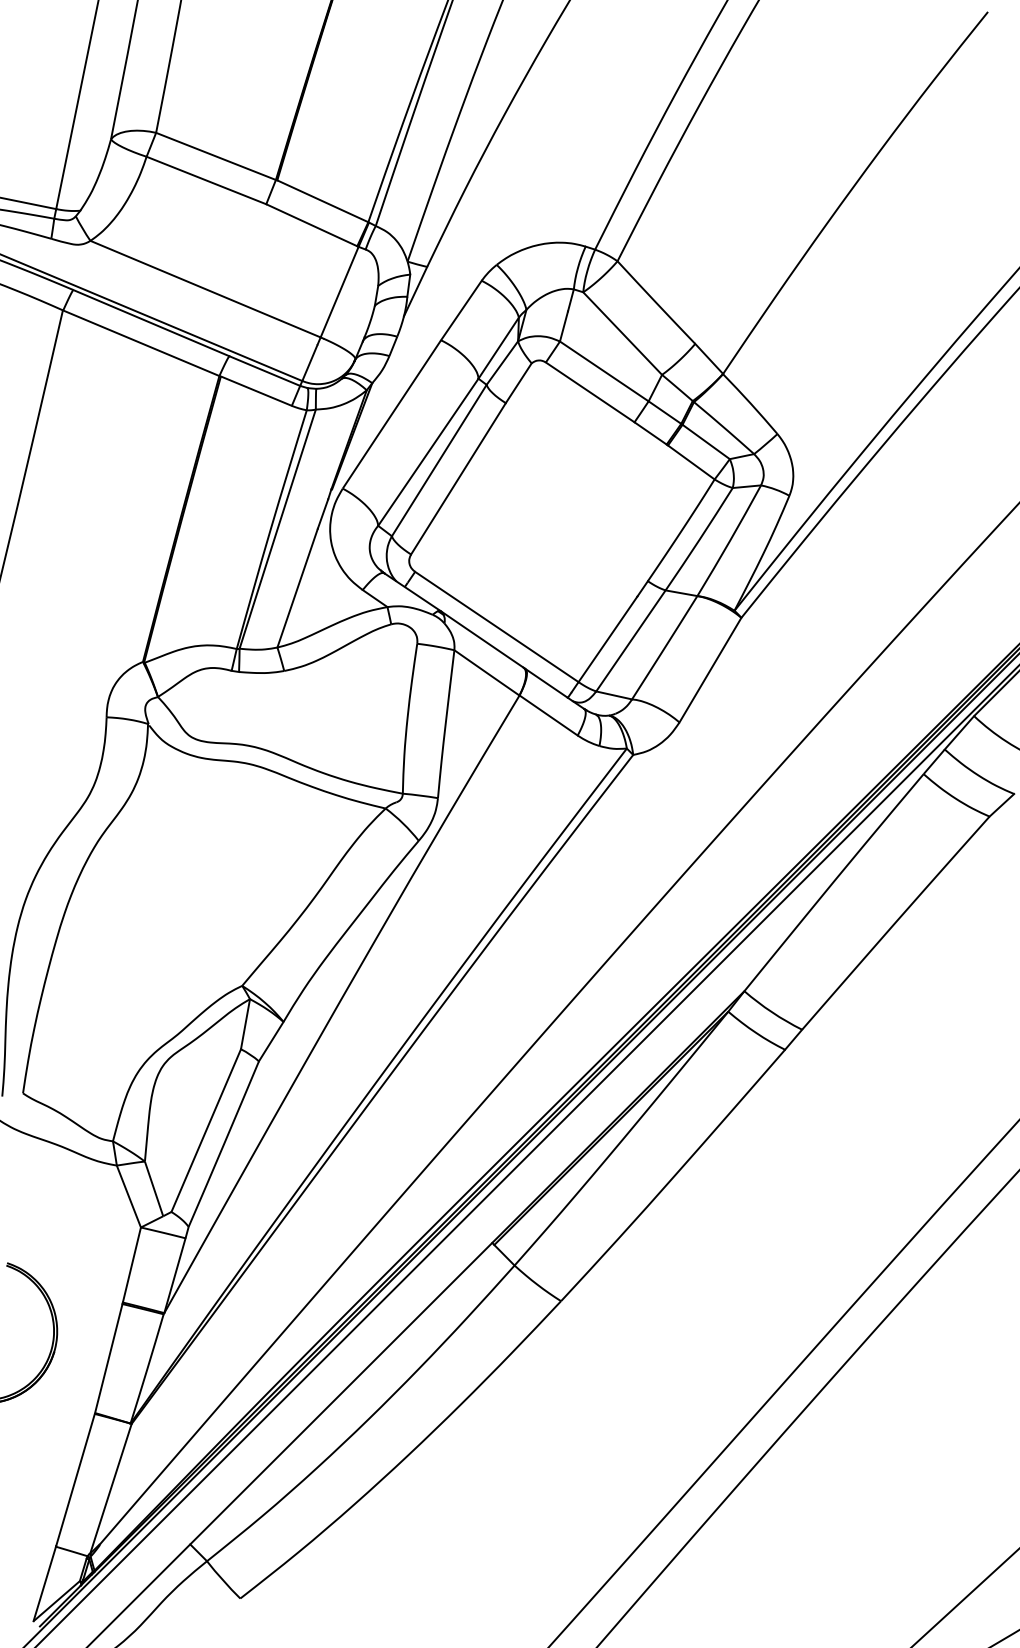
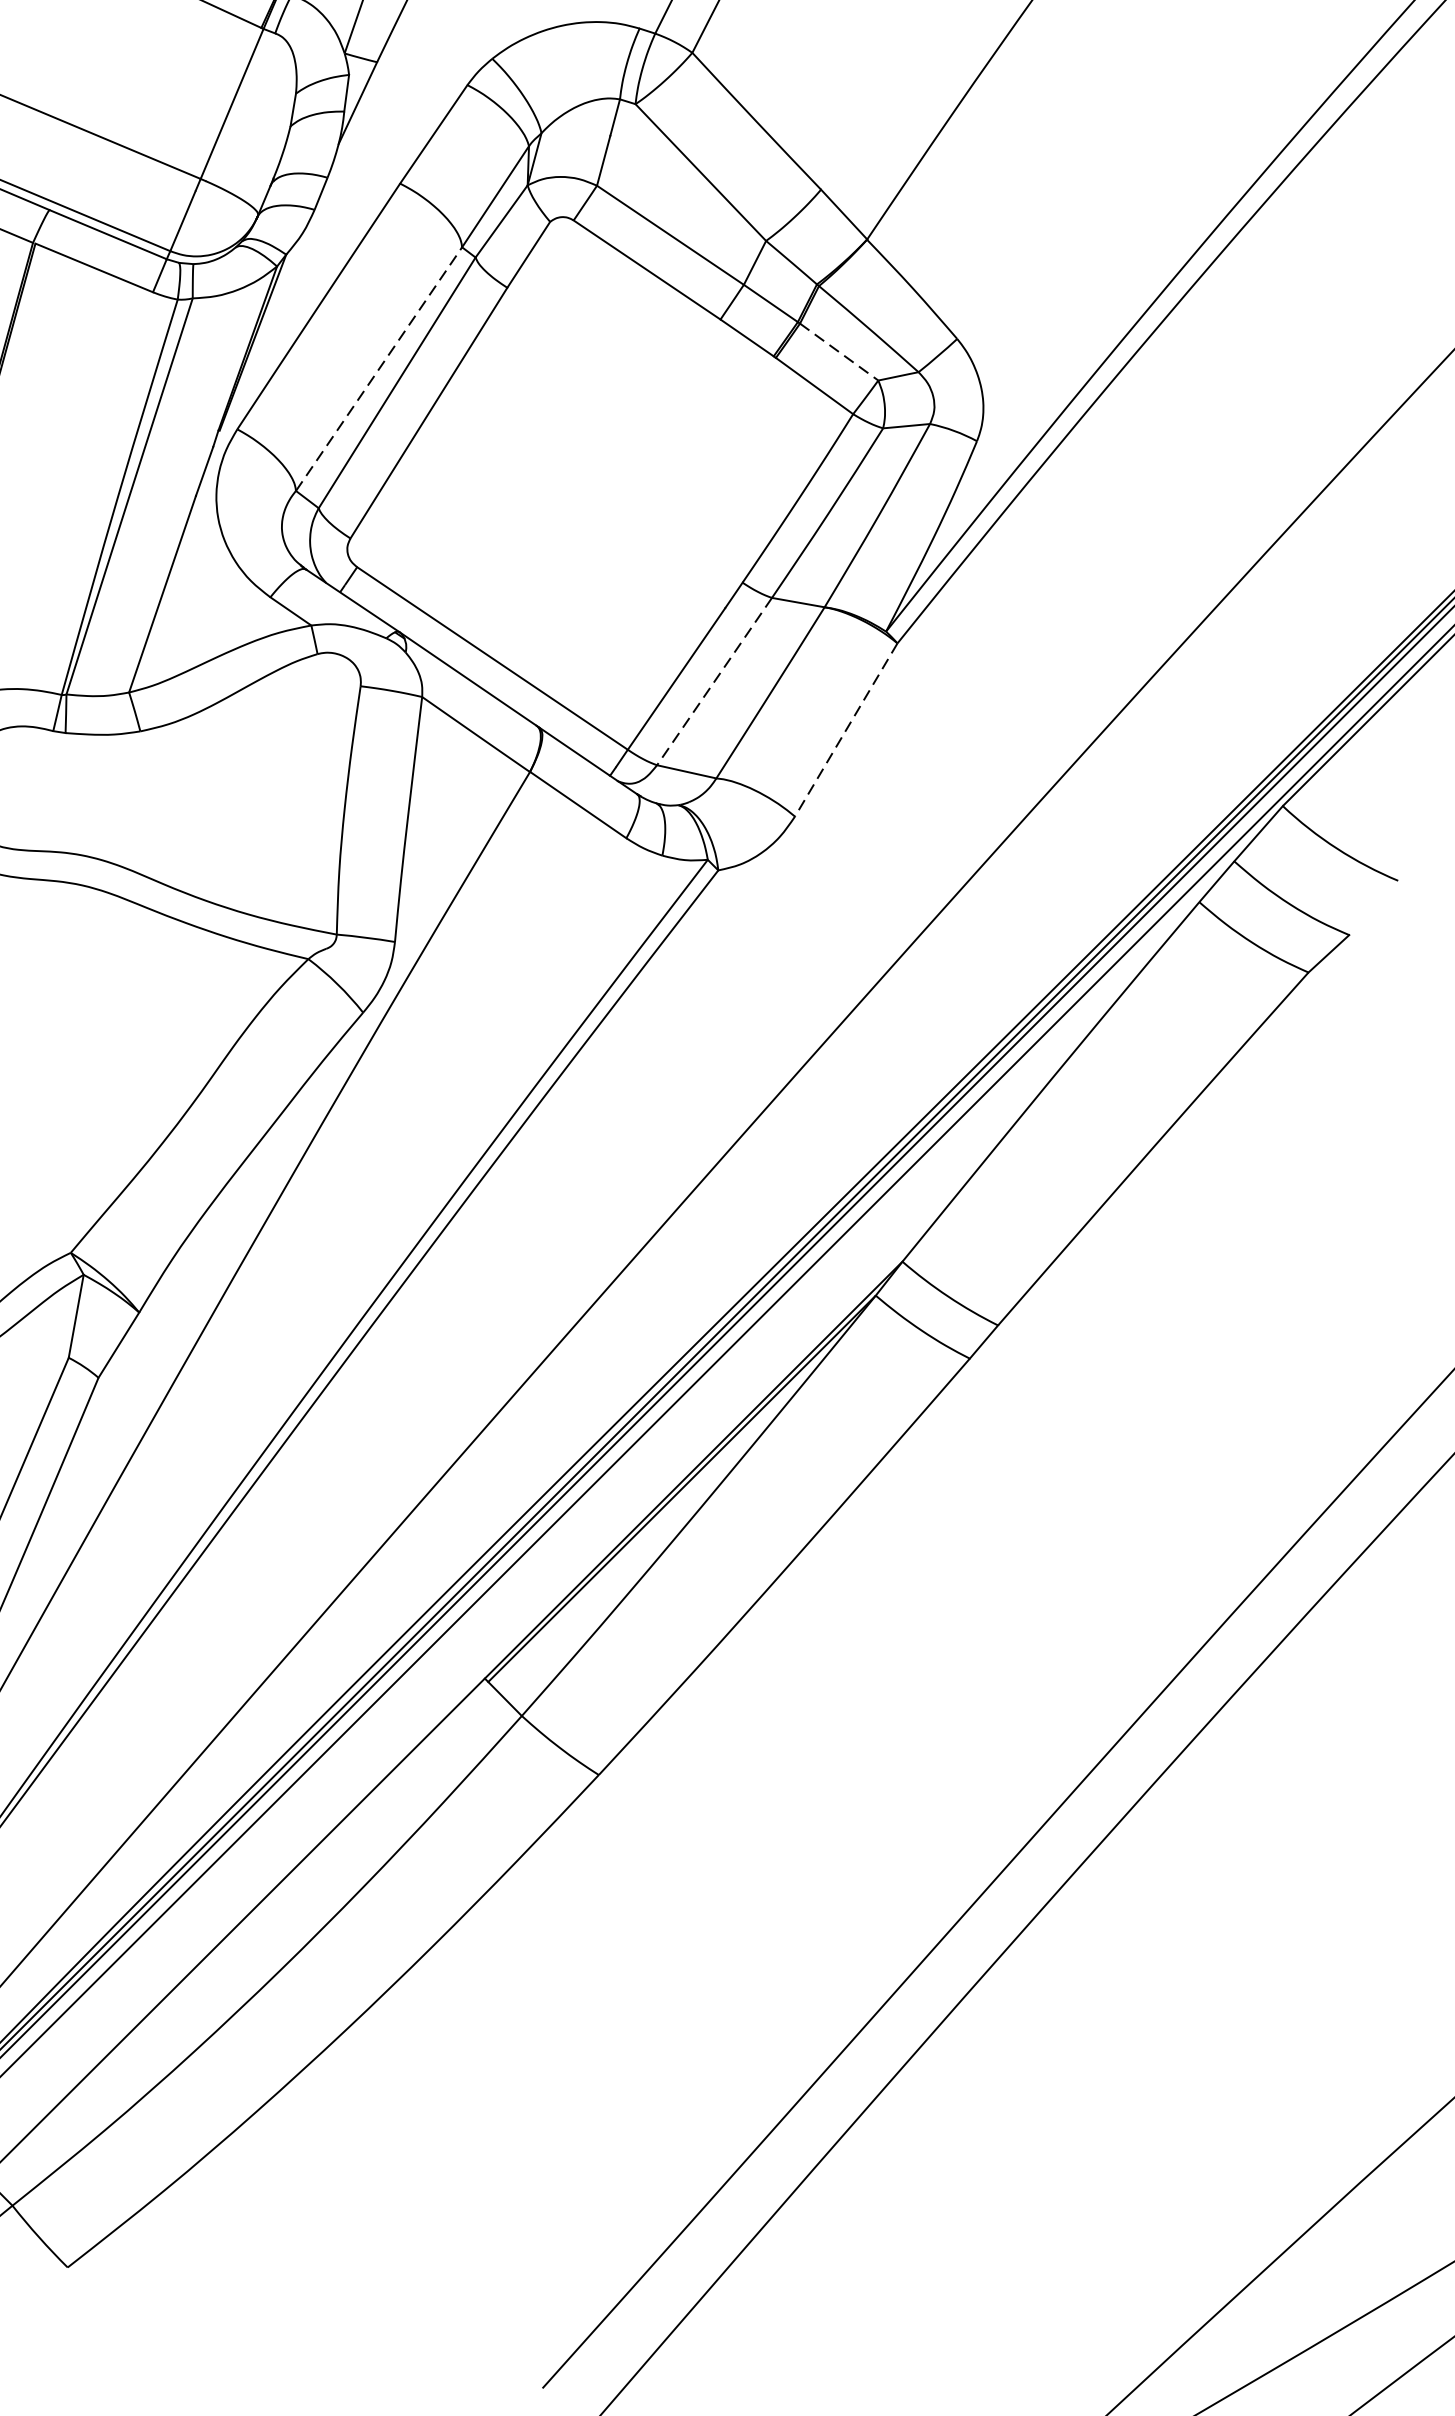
line: (706, 442) -> (839, 352), solid -> dashed
line: (428, 451) -> (379, 367), solid -> dashed
line: (630, 641) -> (713, 682), solid -> dashed
line: (710, 670) -> (846, 730), solid -> dashed

